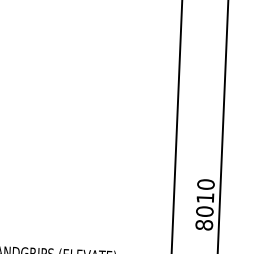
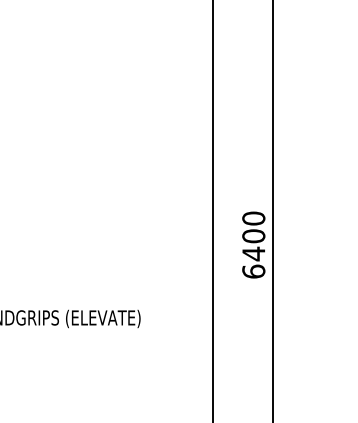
text: (204, 211) -> (253, 253), 8010 -> 6400

